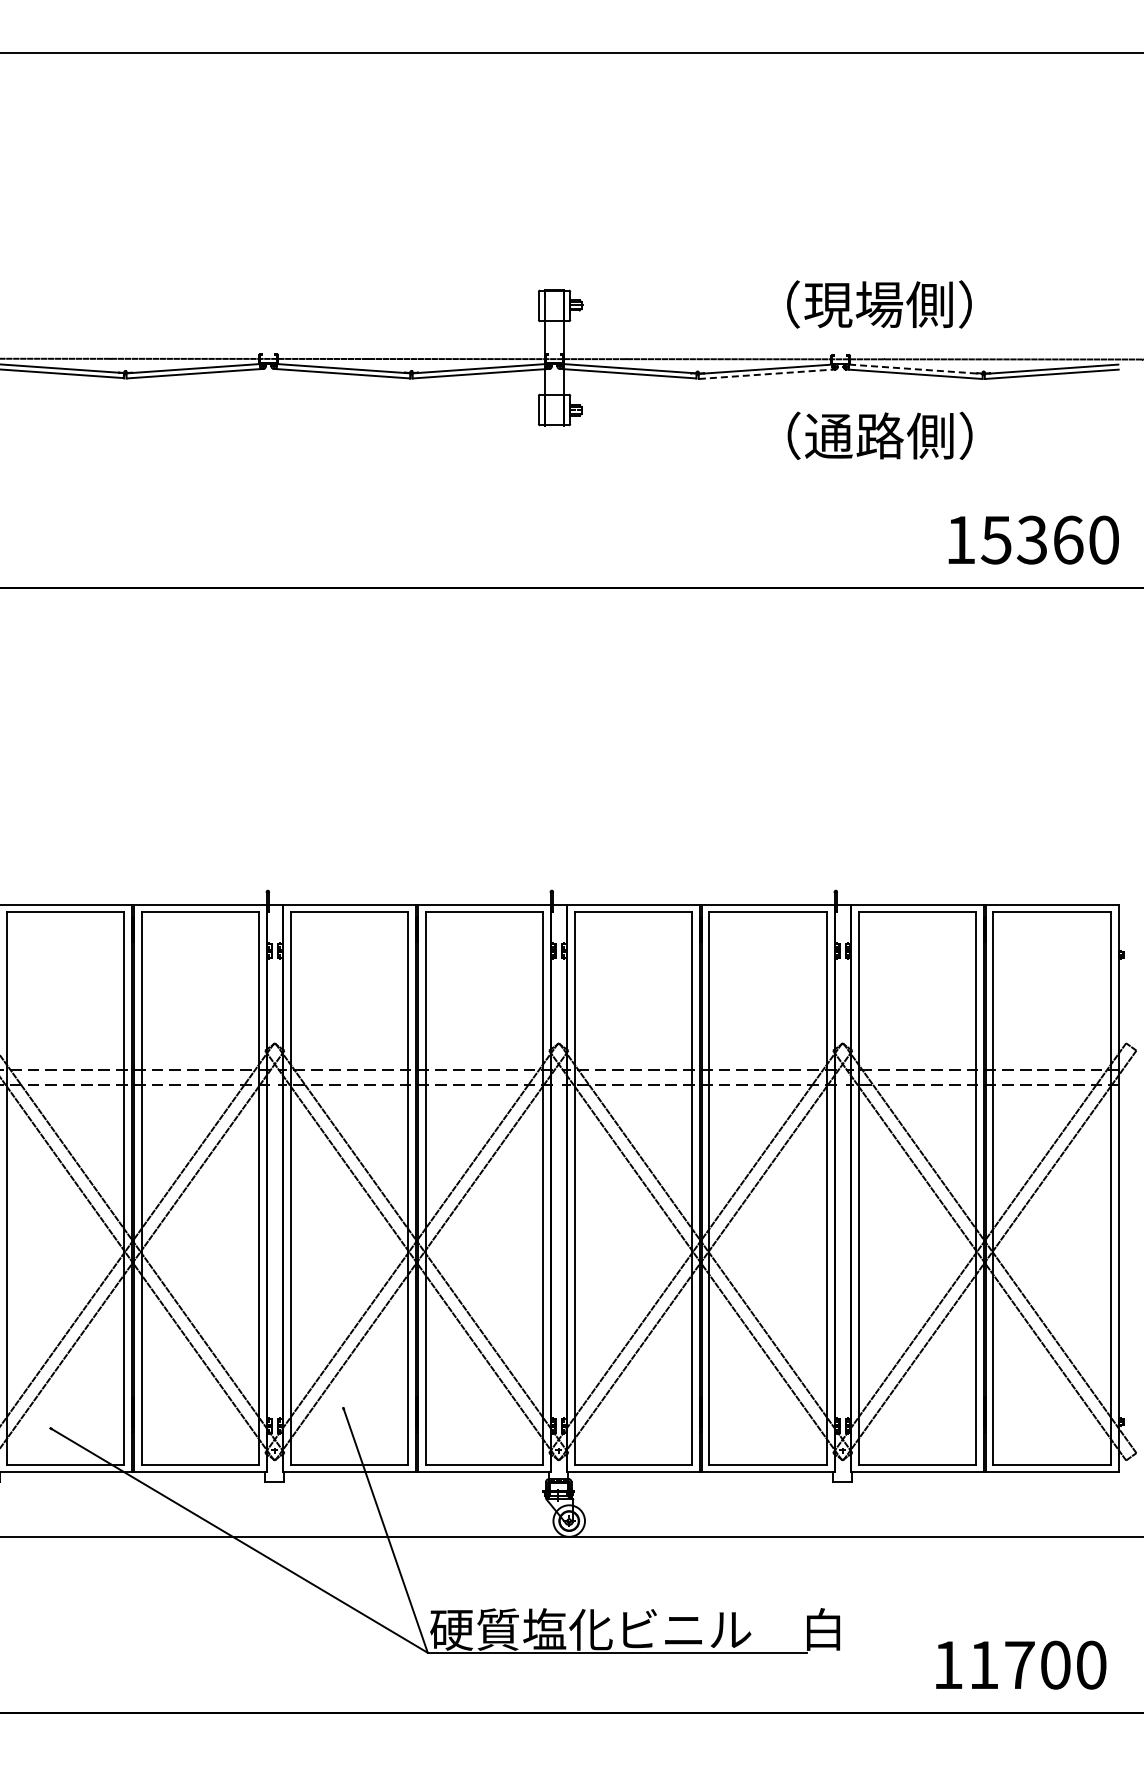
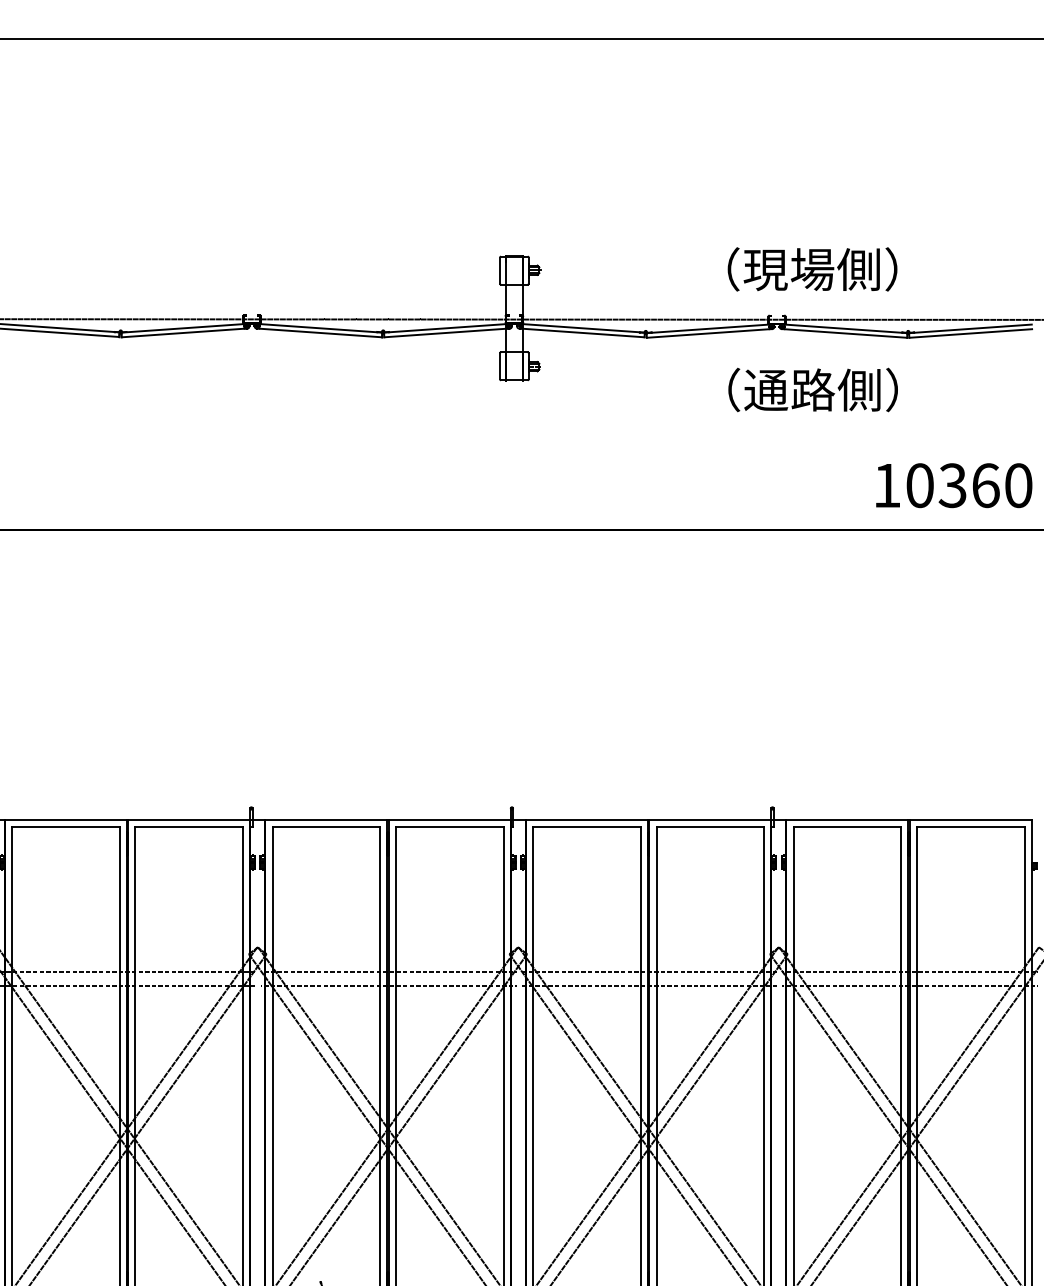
line: (916, 369) -> (846, 329), dashed -> solid
line: (766, 374) -> (708, 333), dashed -> solid
text: (995, 539) -> (919, 485), 15360 -> 10360

